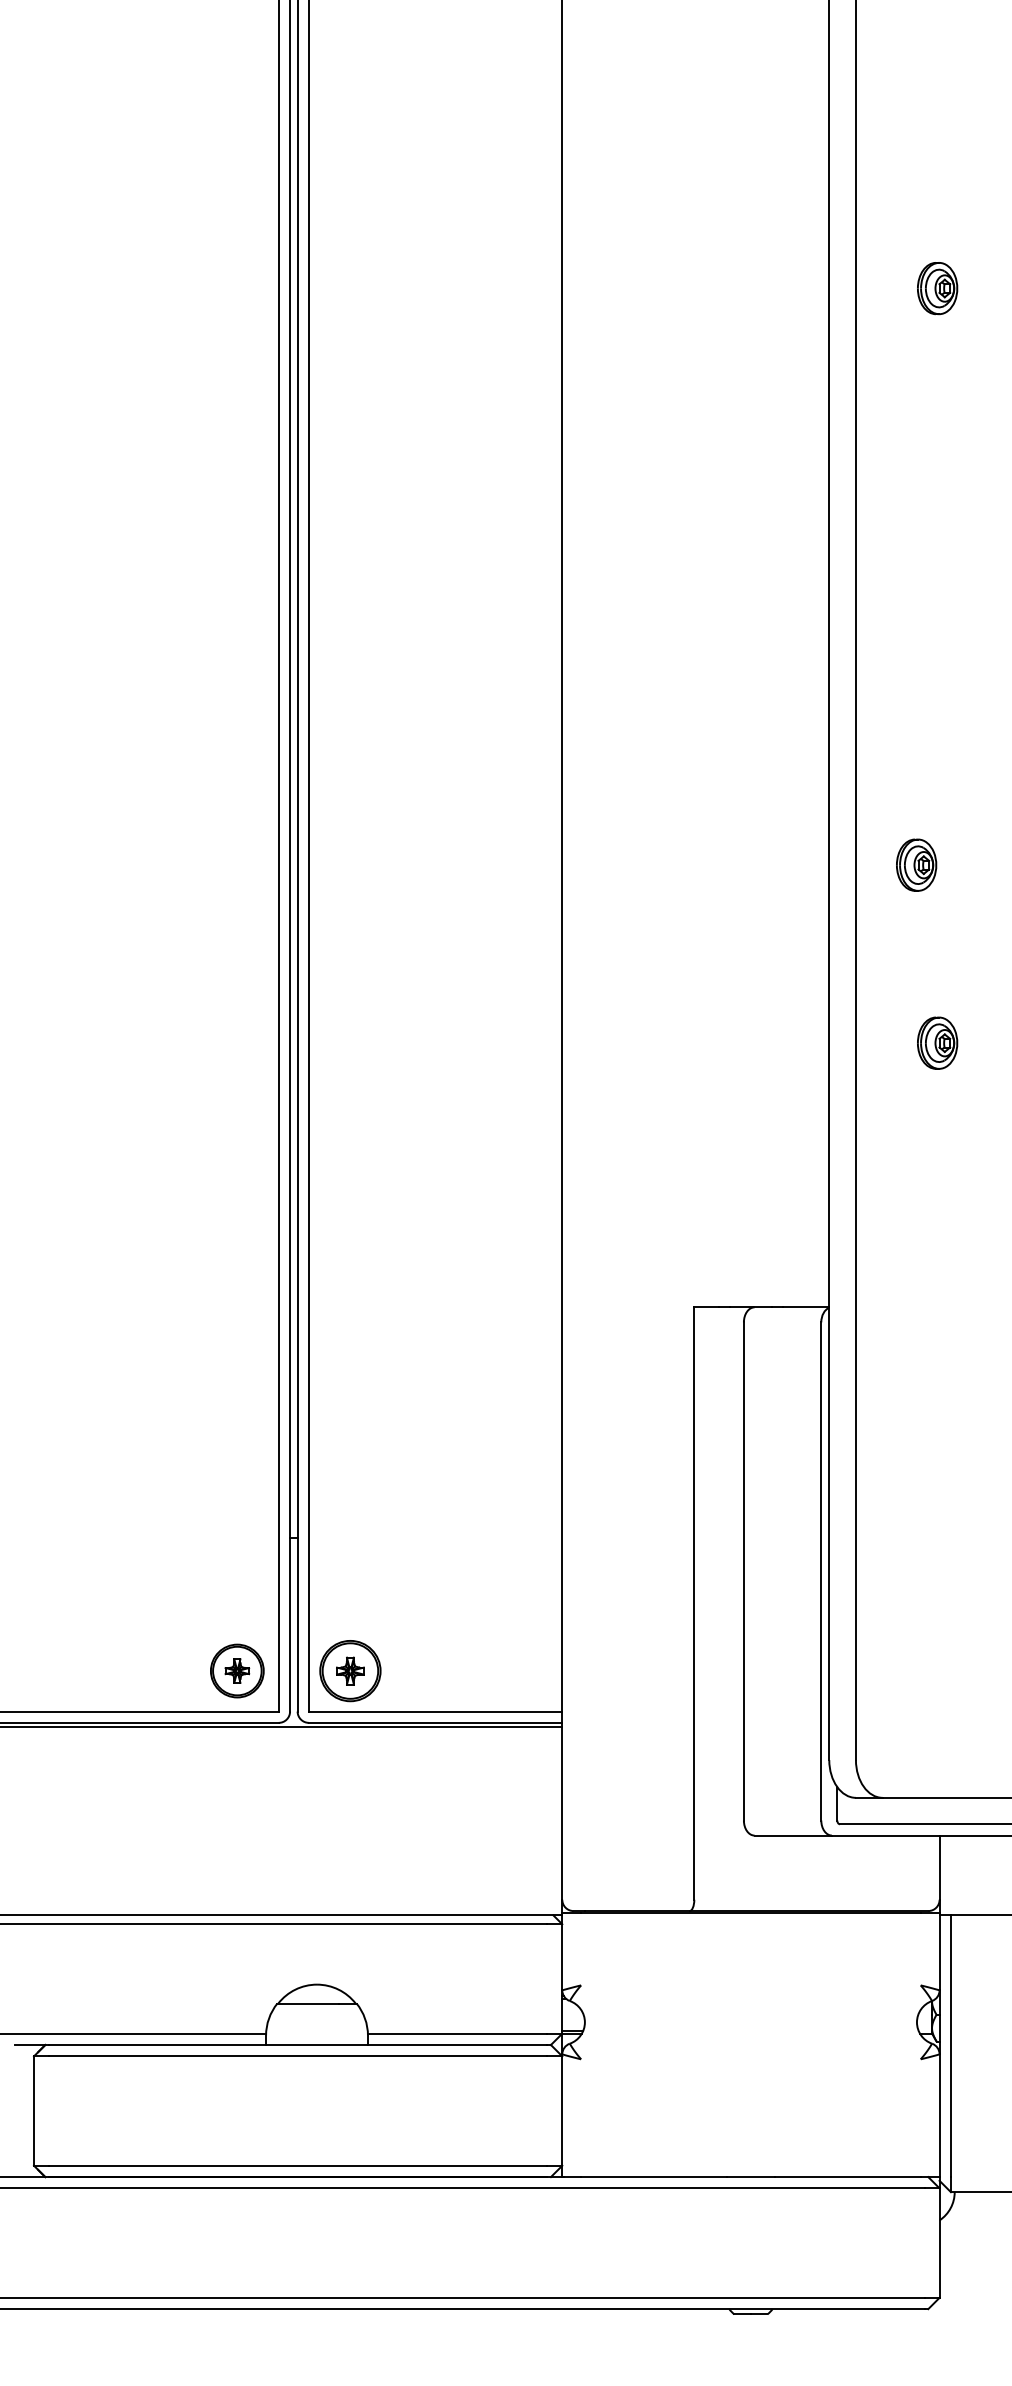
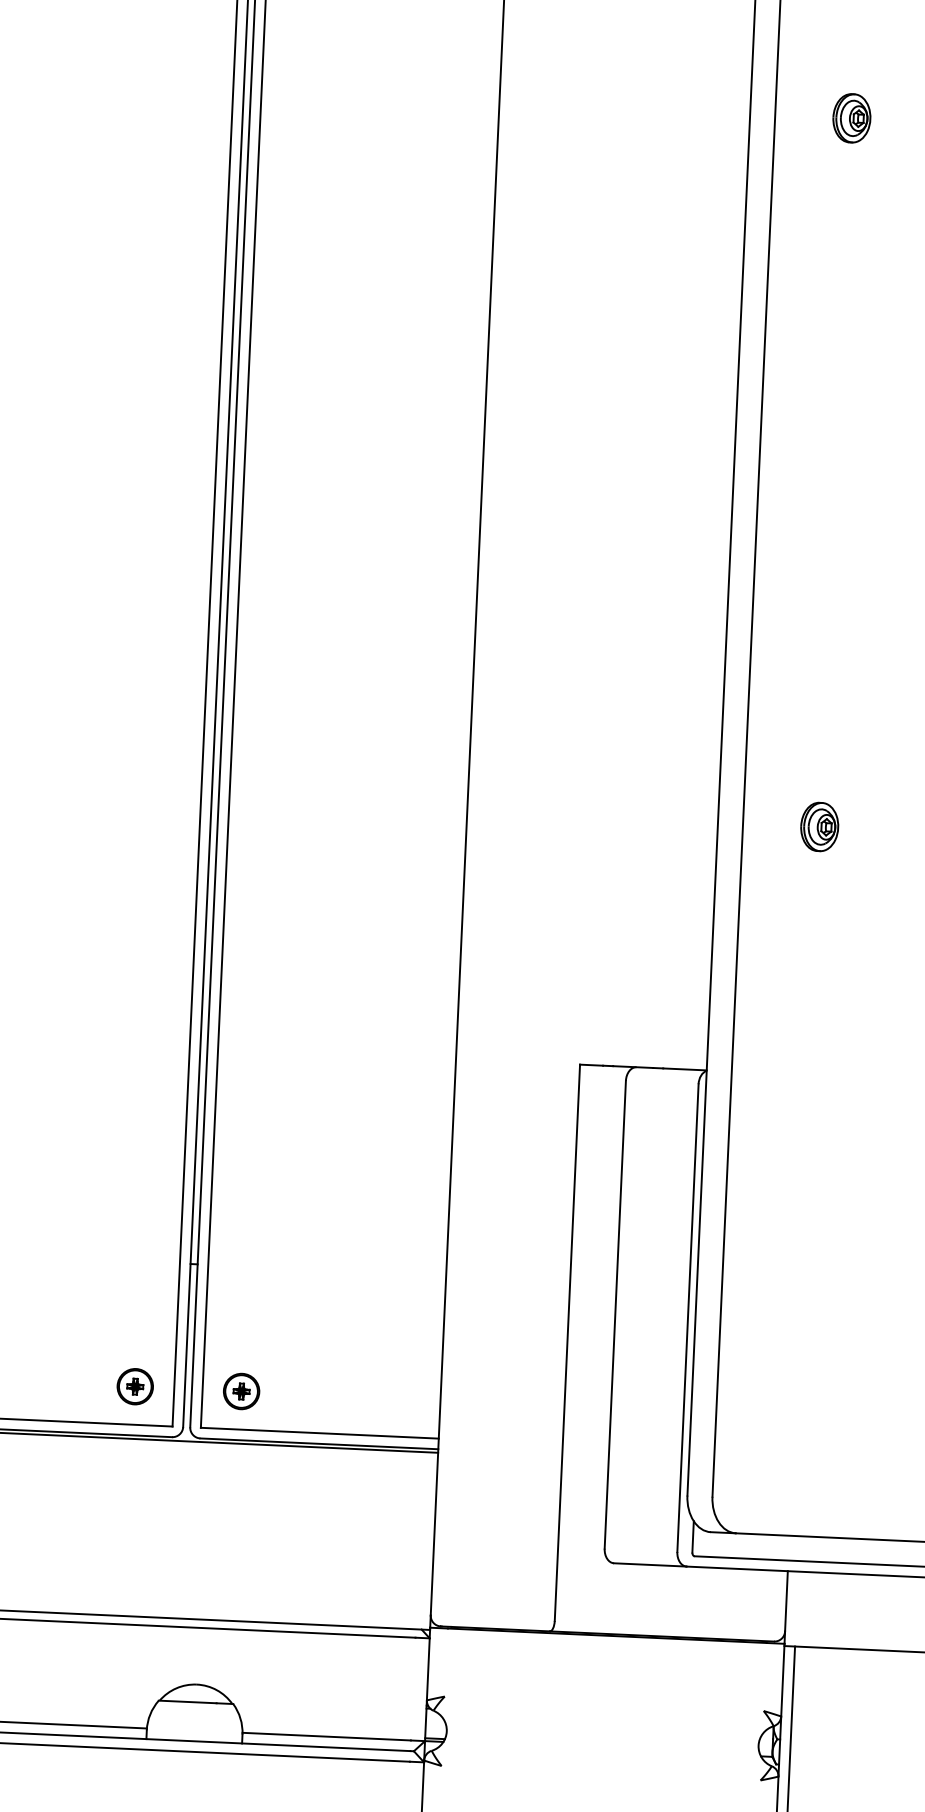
part: (916, 864) -> (807, 658), removed
part: (236, 1670) -> (134, 1386), size x0.71
part: (350, 1670) -> (241, 1391), size x0.62

